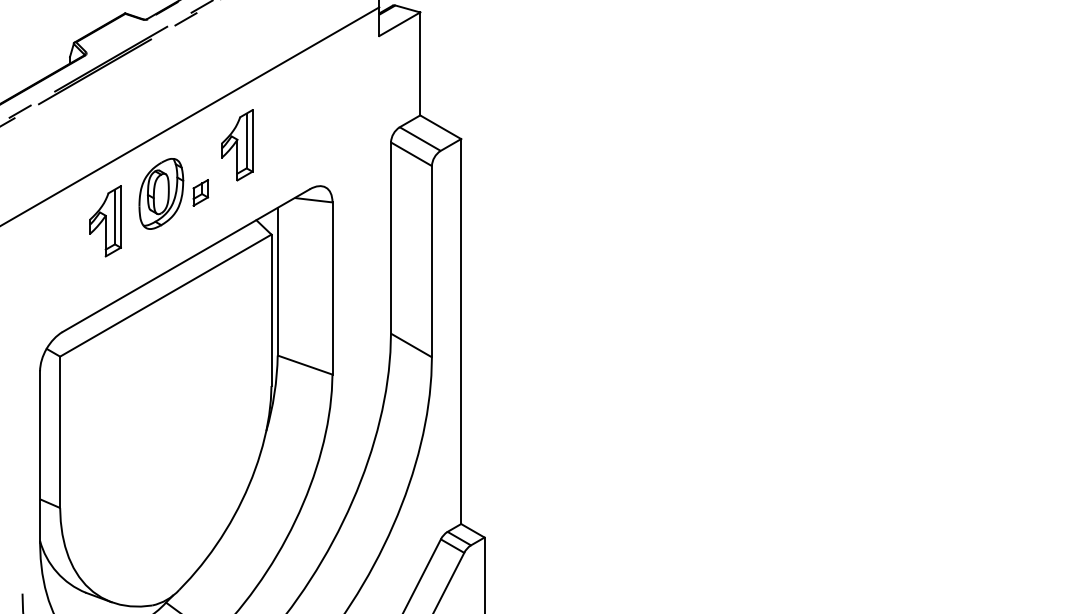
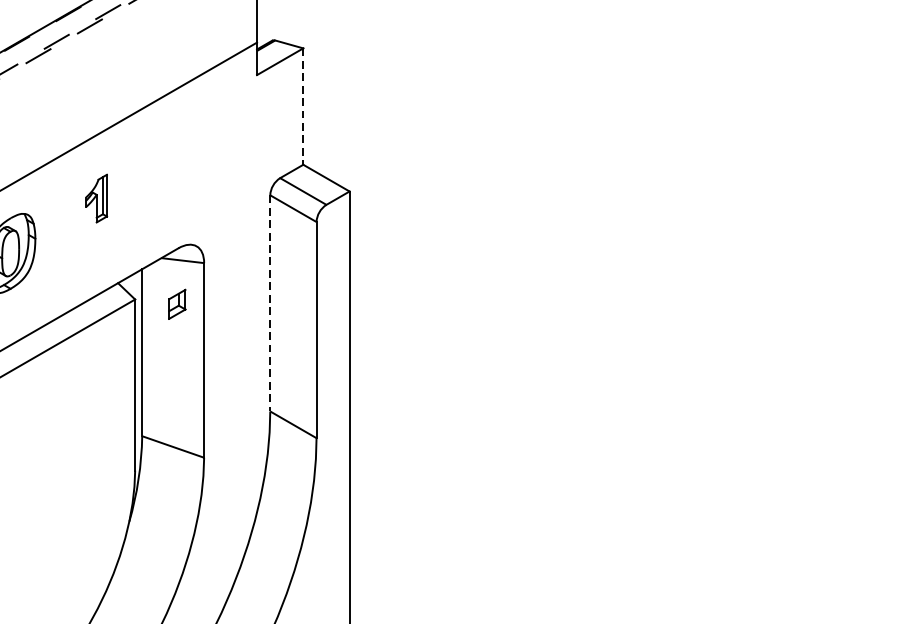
line: (420, 64) -> (303, 107), solid -> dashed
part: (237, 145) -> (96, 198), size x0.6
part: (200, 192) -> (177, 303), moved
line: (391, 238) -> (270, 303), solid -> dashed

